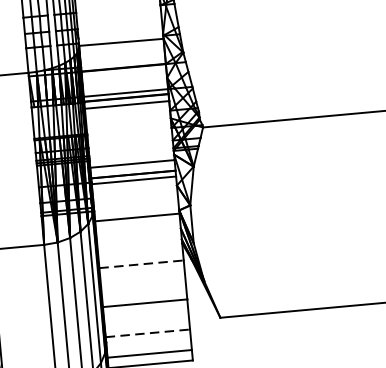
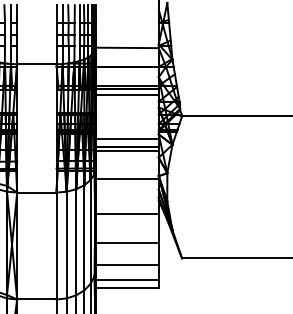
line: (141, 264) -> (127, 213), dashed -> solid
line: (148, 333) -> (127, 265), dashed -> solid

